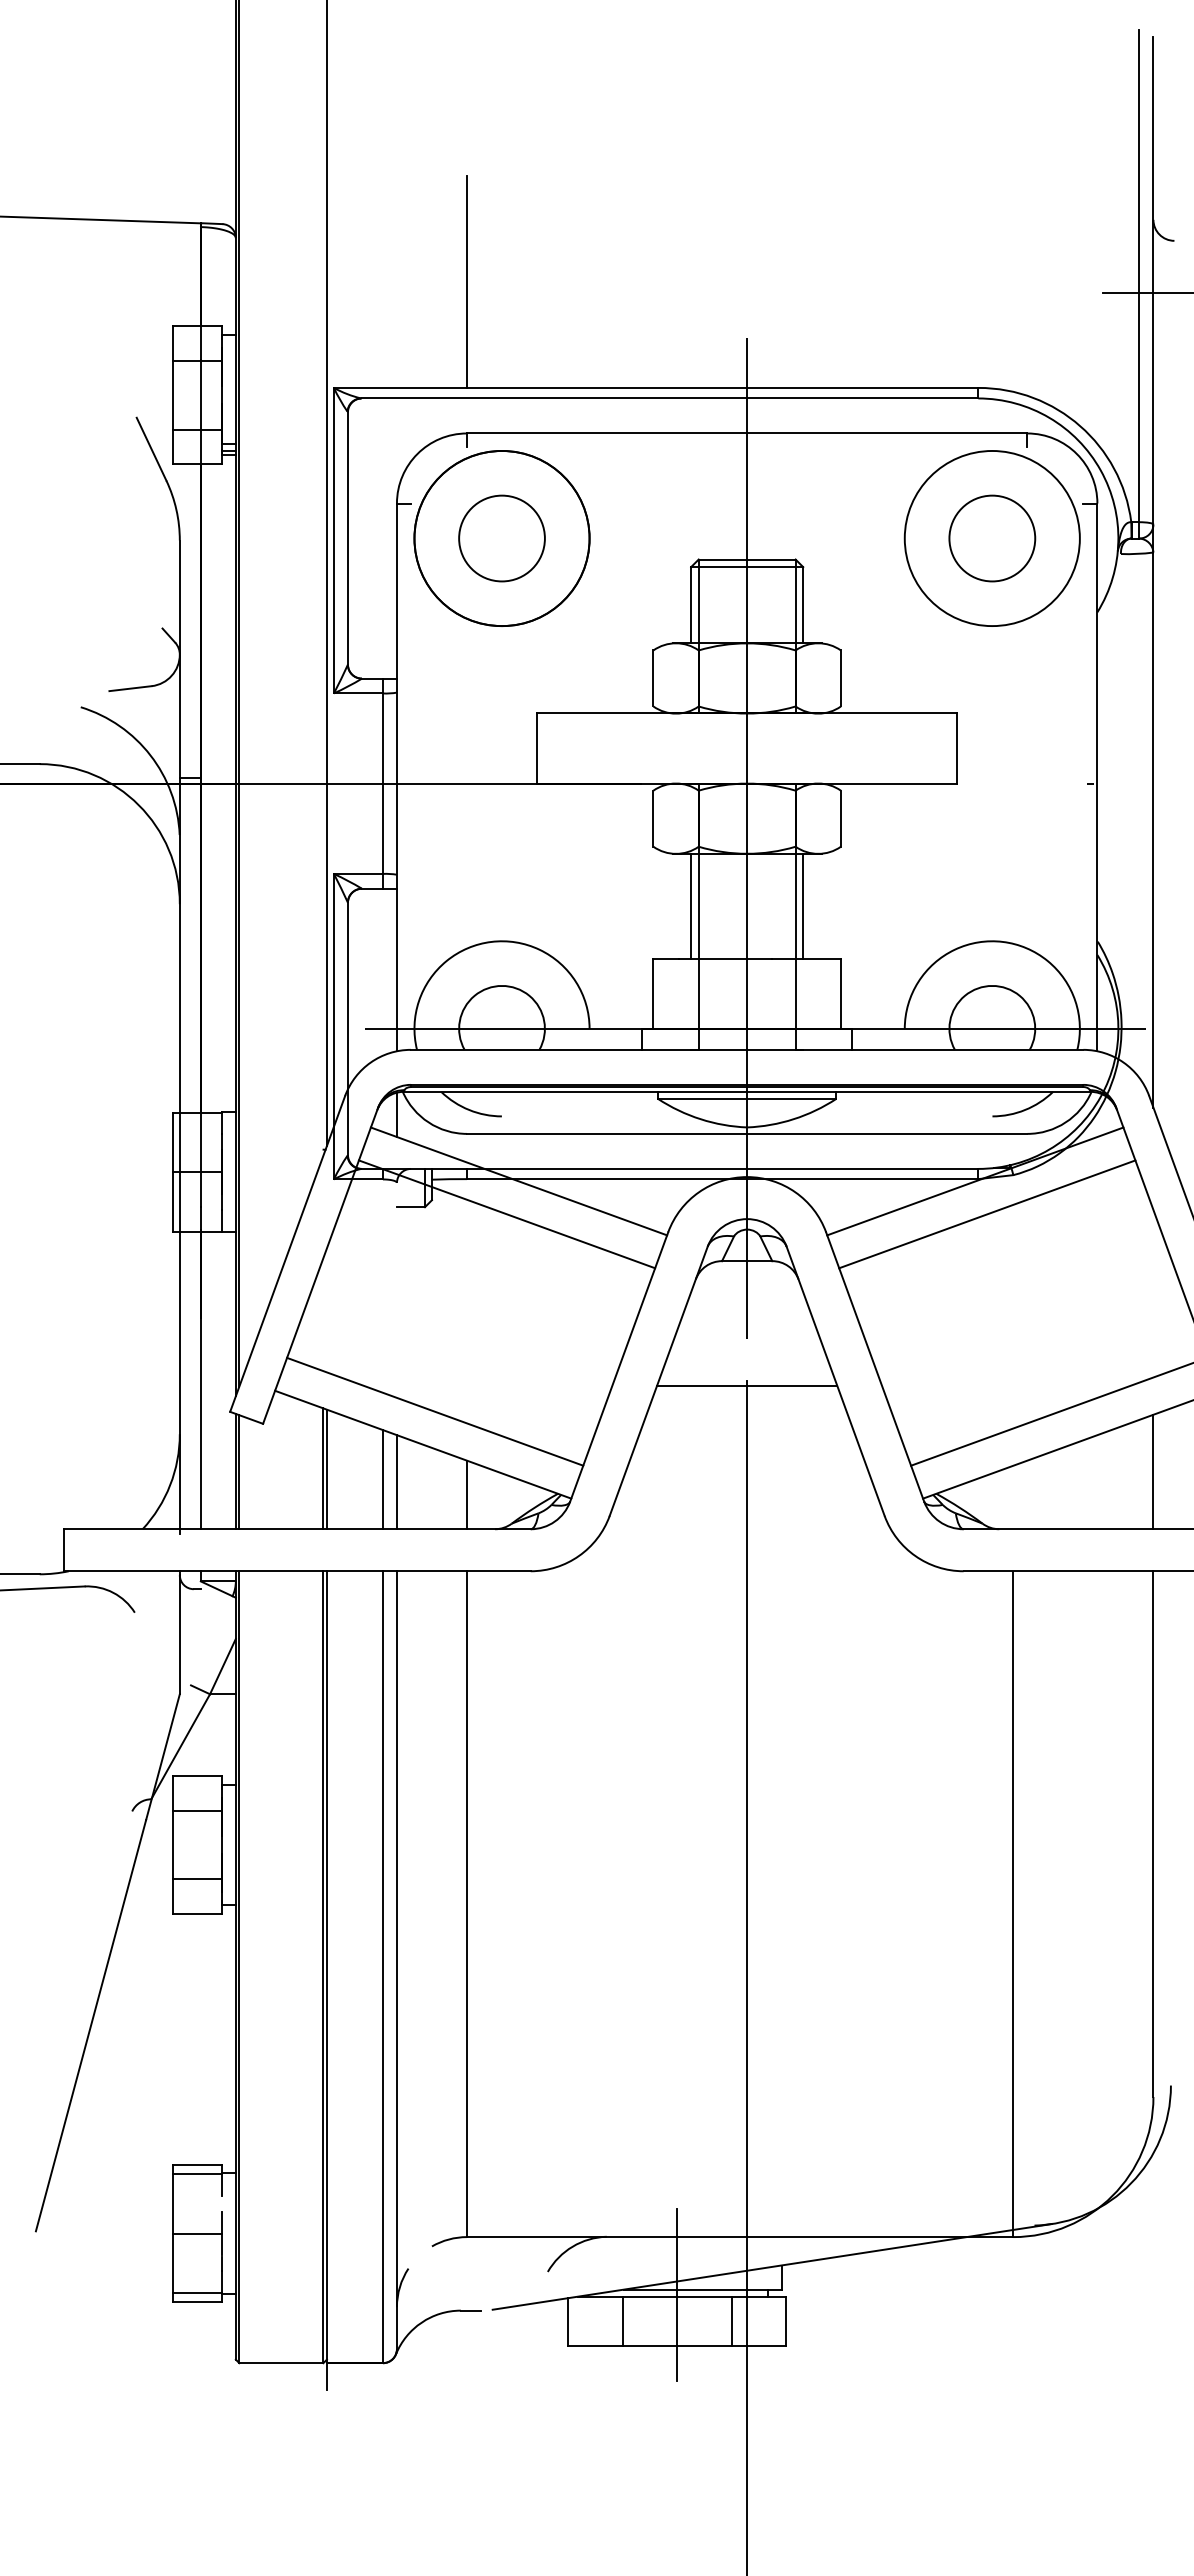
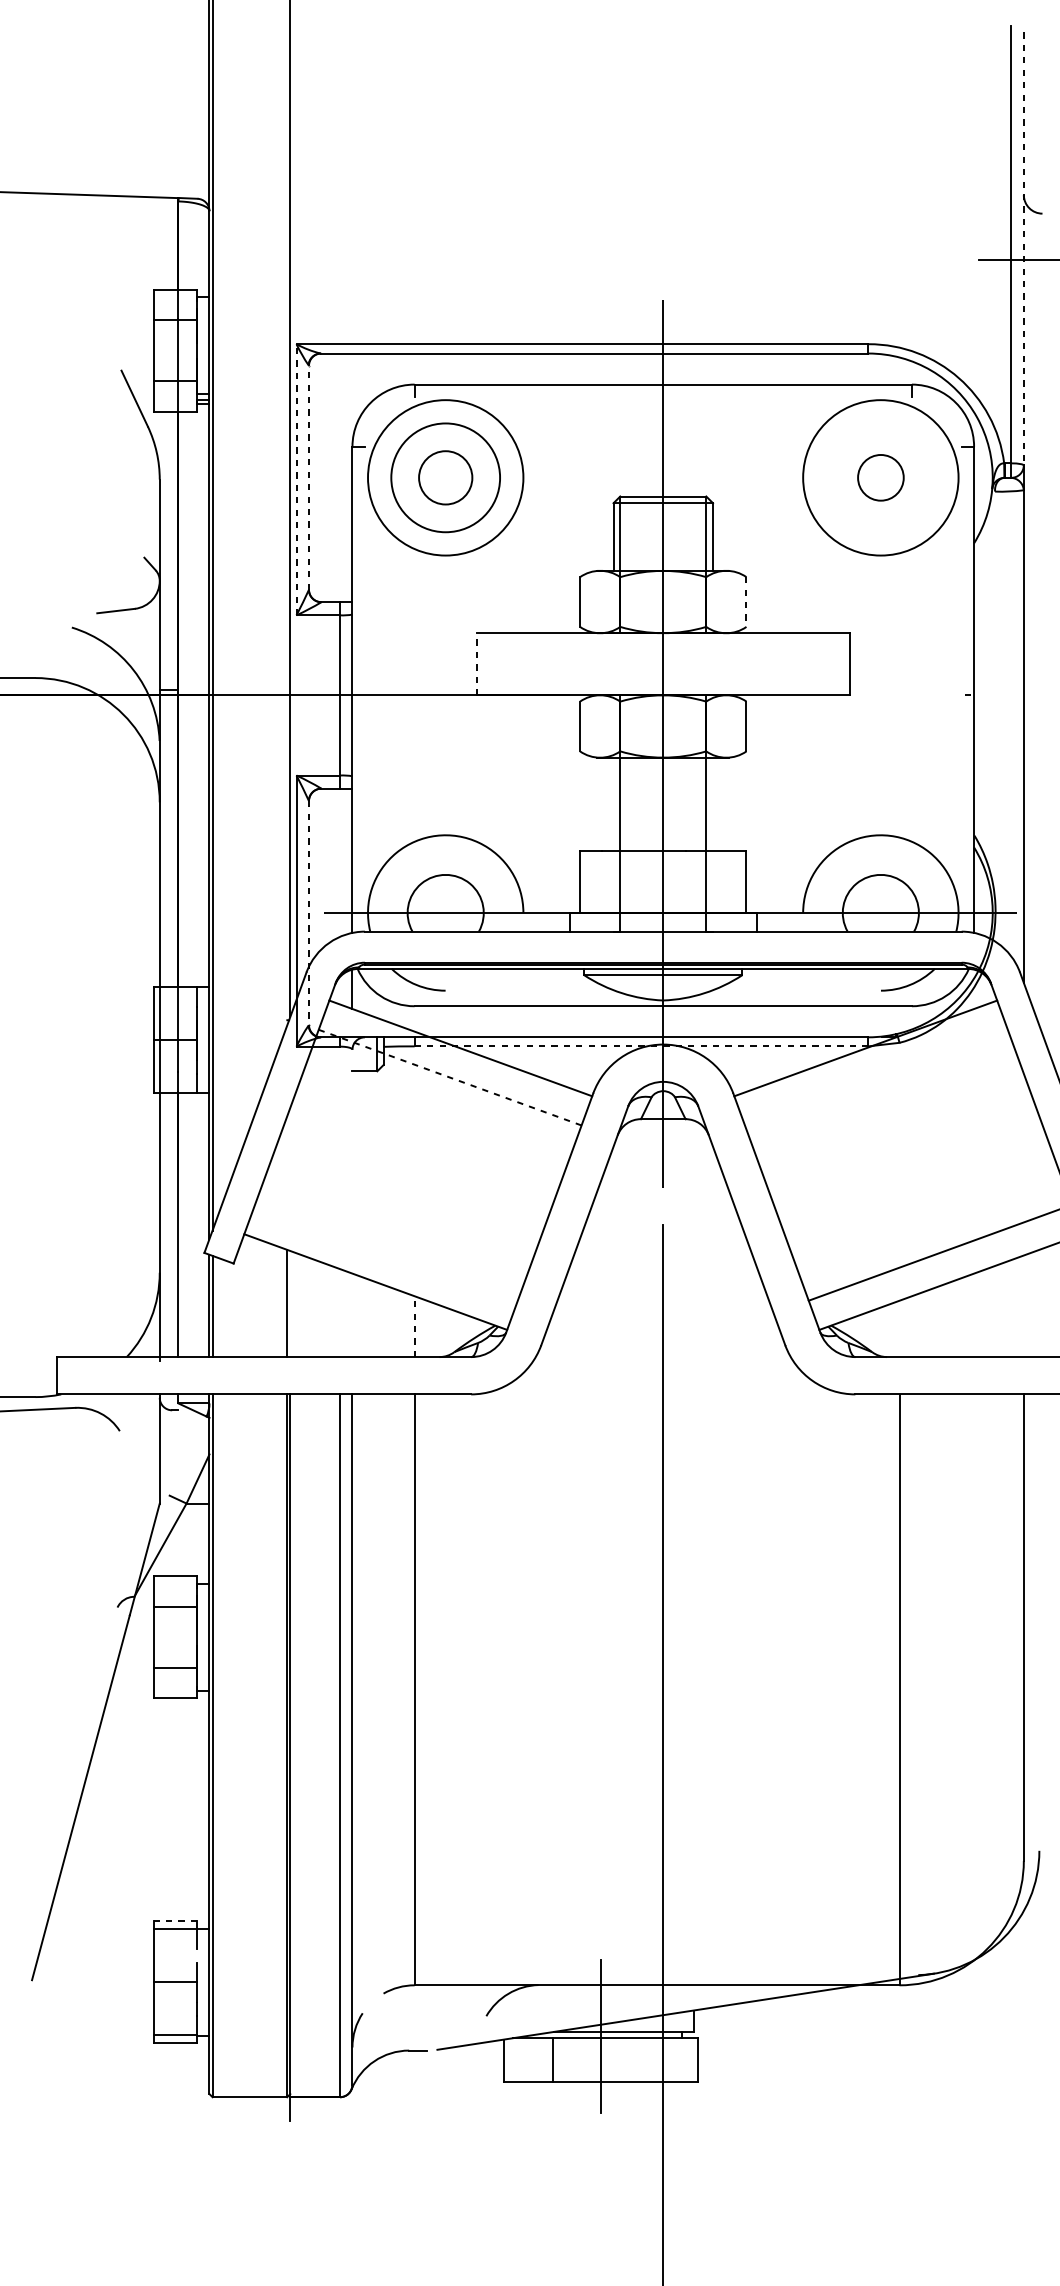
line: (1153, 280) -> (1023, 248), solid -> dashed
line: (467, 281) -> (415, 249), removed
line: (347, 538) -> (308, 477), solid -> dashed
circle: (501, 538) -> (445, 477), size x0.7
circle: (501, 538) -> (445, 477), size x0.7
circle: (992, 538) -> (881, 477), size x0.6
line: (333, 540) -> (296, 479), solid -> dashed
line: (840, 678) -> (746, 602), solid -> dashed
line: (537, 748) -> (477, 664), solid -> dashed
line: (691, 905) -> (613, 803), removed
line: (803, 905) -> (713, 803), removed
line: (347, 1029) -> (308, 913), solid -> dashed
line: (722, 1179) -> (641, 1046), solid -> dashed
line: (507, 1214) -> (450, 1077), solid -> dashed
line: (987, 1214) -> (876, 1077), removed
line: (747, 1385) -> (663, 1229), removed
line: (435, 1411) -> (386, 1252), removed
line: (326, 1469) -> (289, 1304), removed
line: (1153, 1471) -> (1023, 1305), removed
line: (382, 1479) -> (339, 1312), removed
line: (396, 1482) -> (352, 1315), removed
line: (467, 1494) -> (415, 1326), solid -> dashed
line: (197, 2164) -> (175, 1920), solid -> dashed
line: (731, 2320) -> (649, 2059), removed

